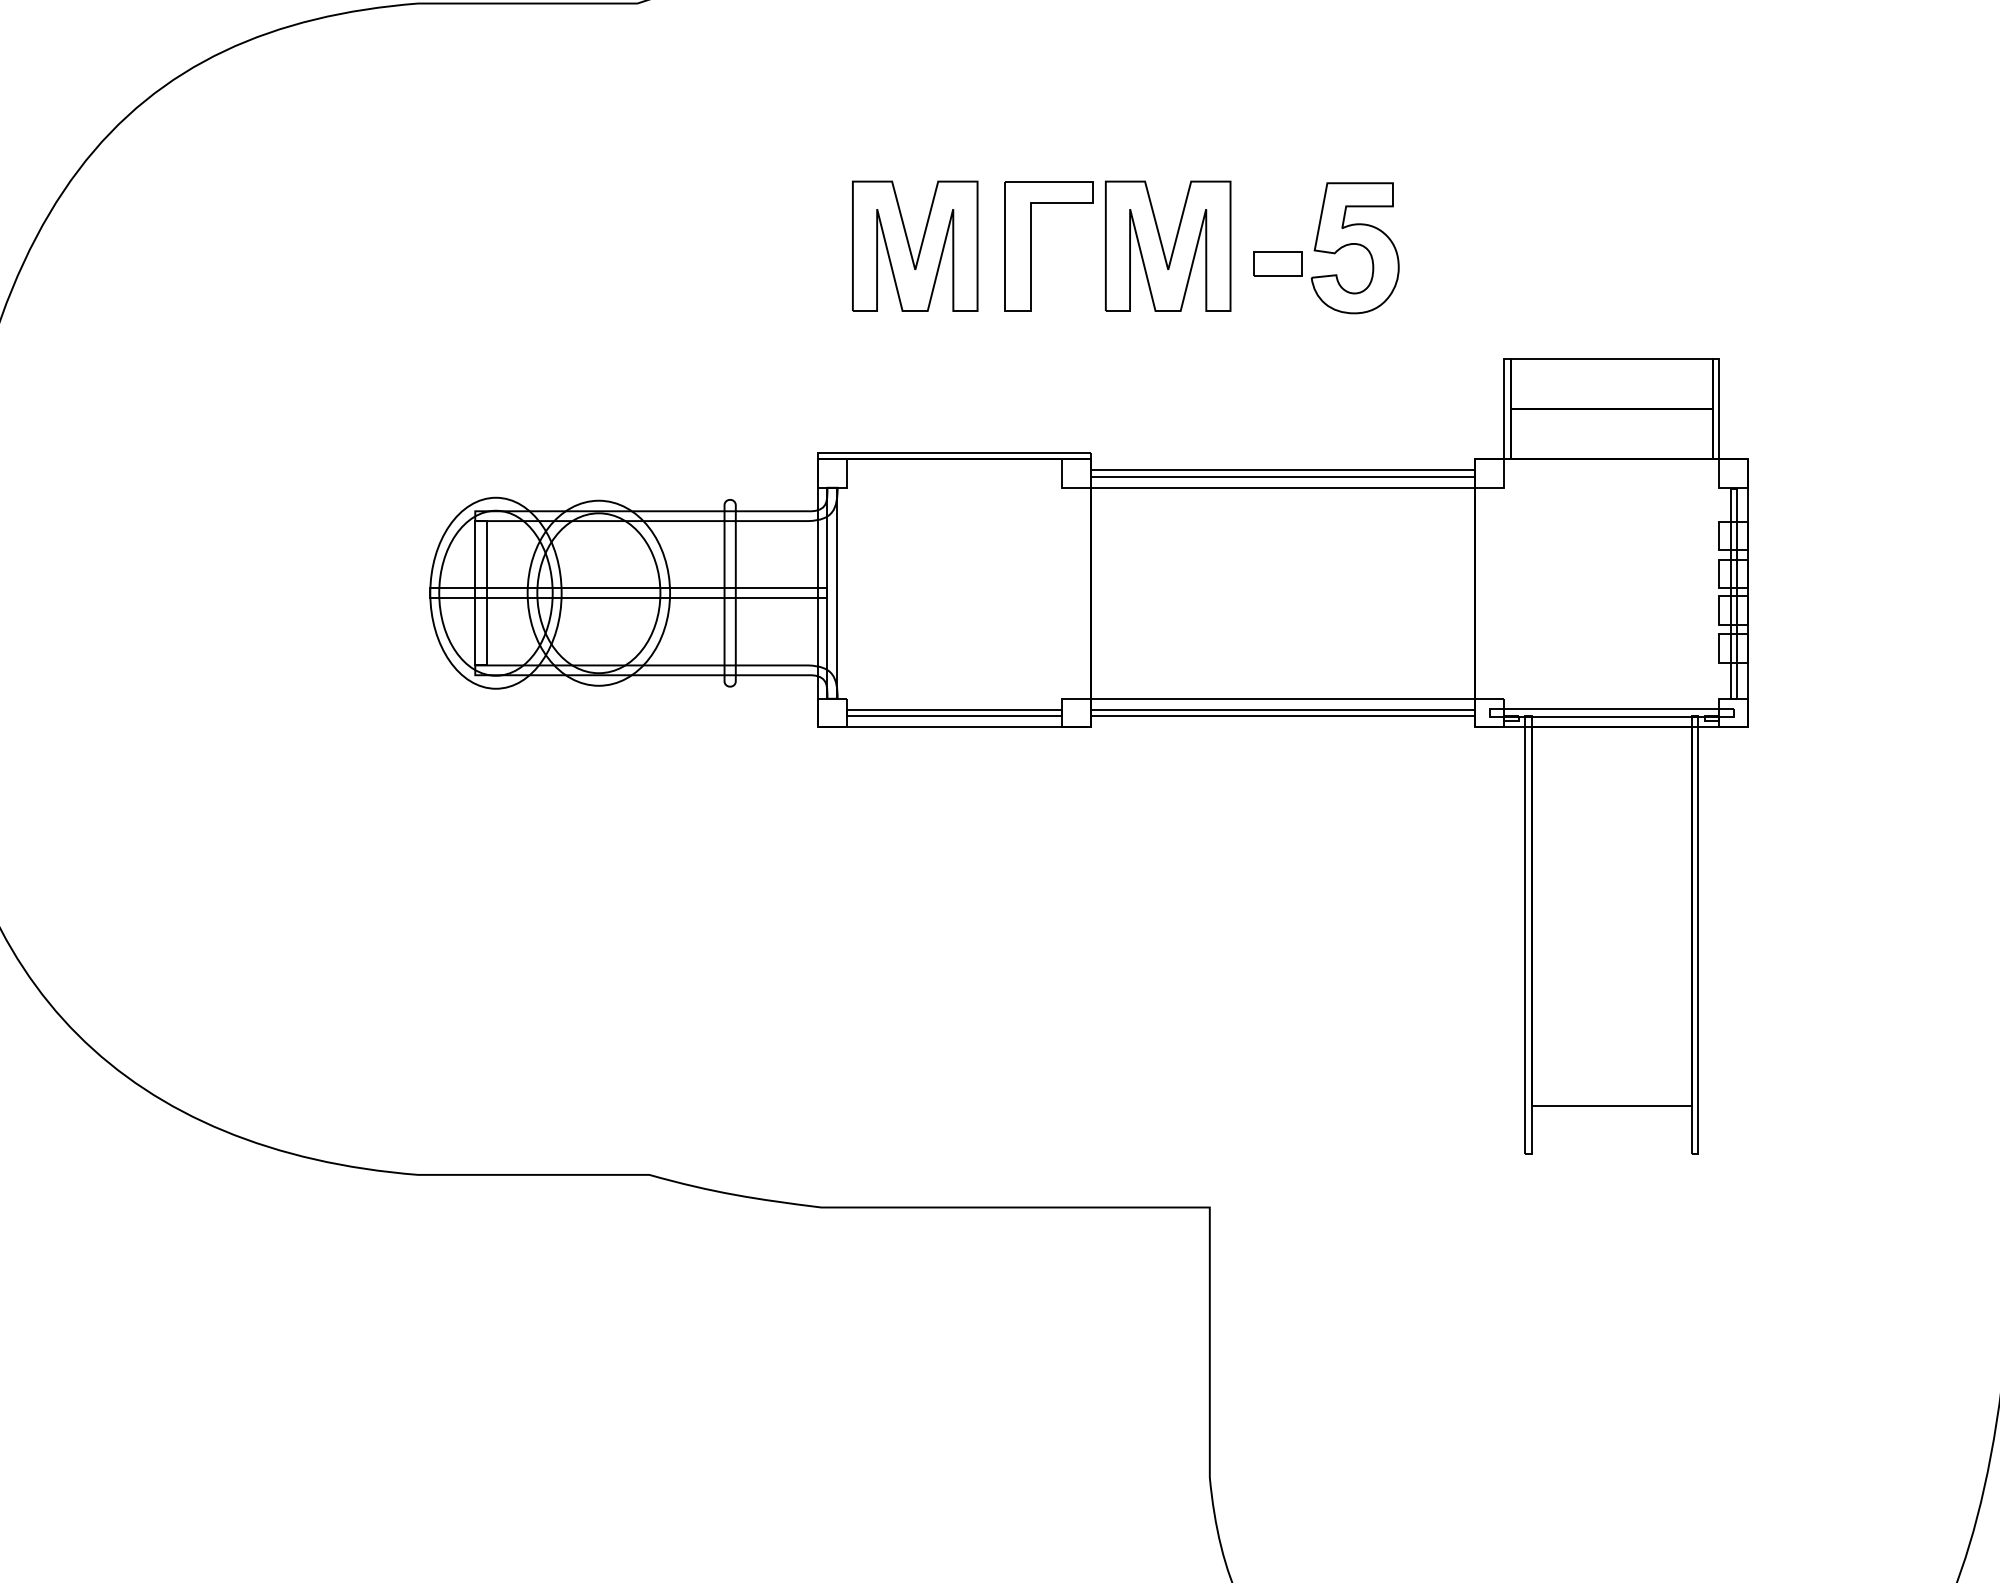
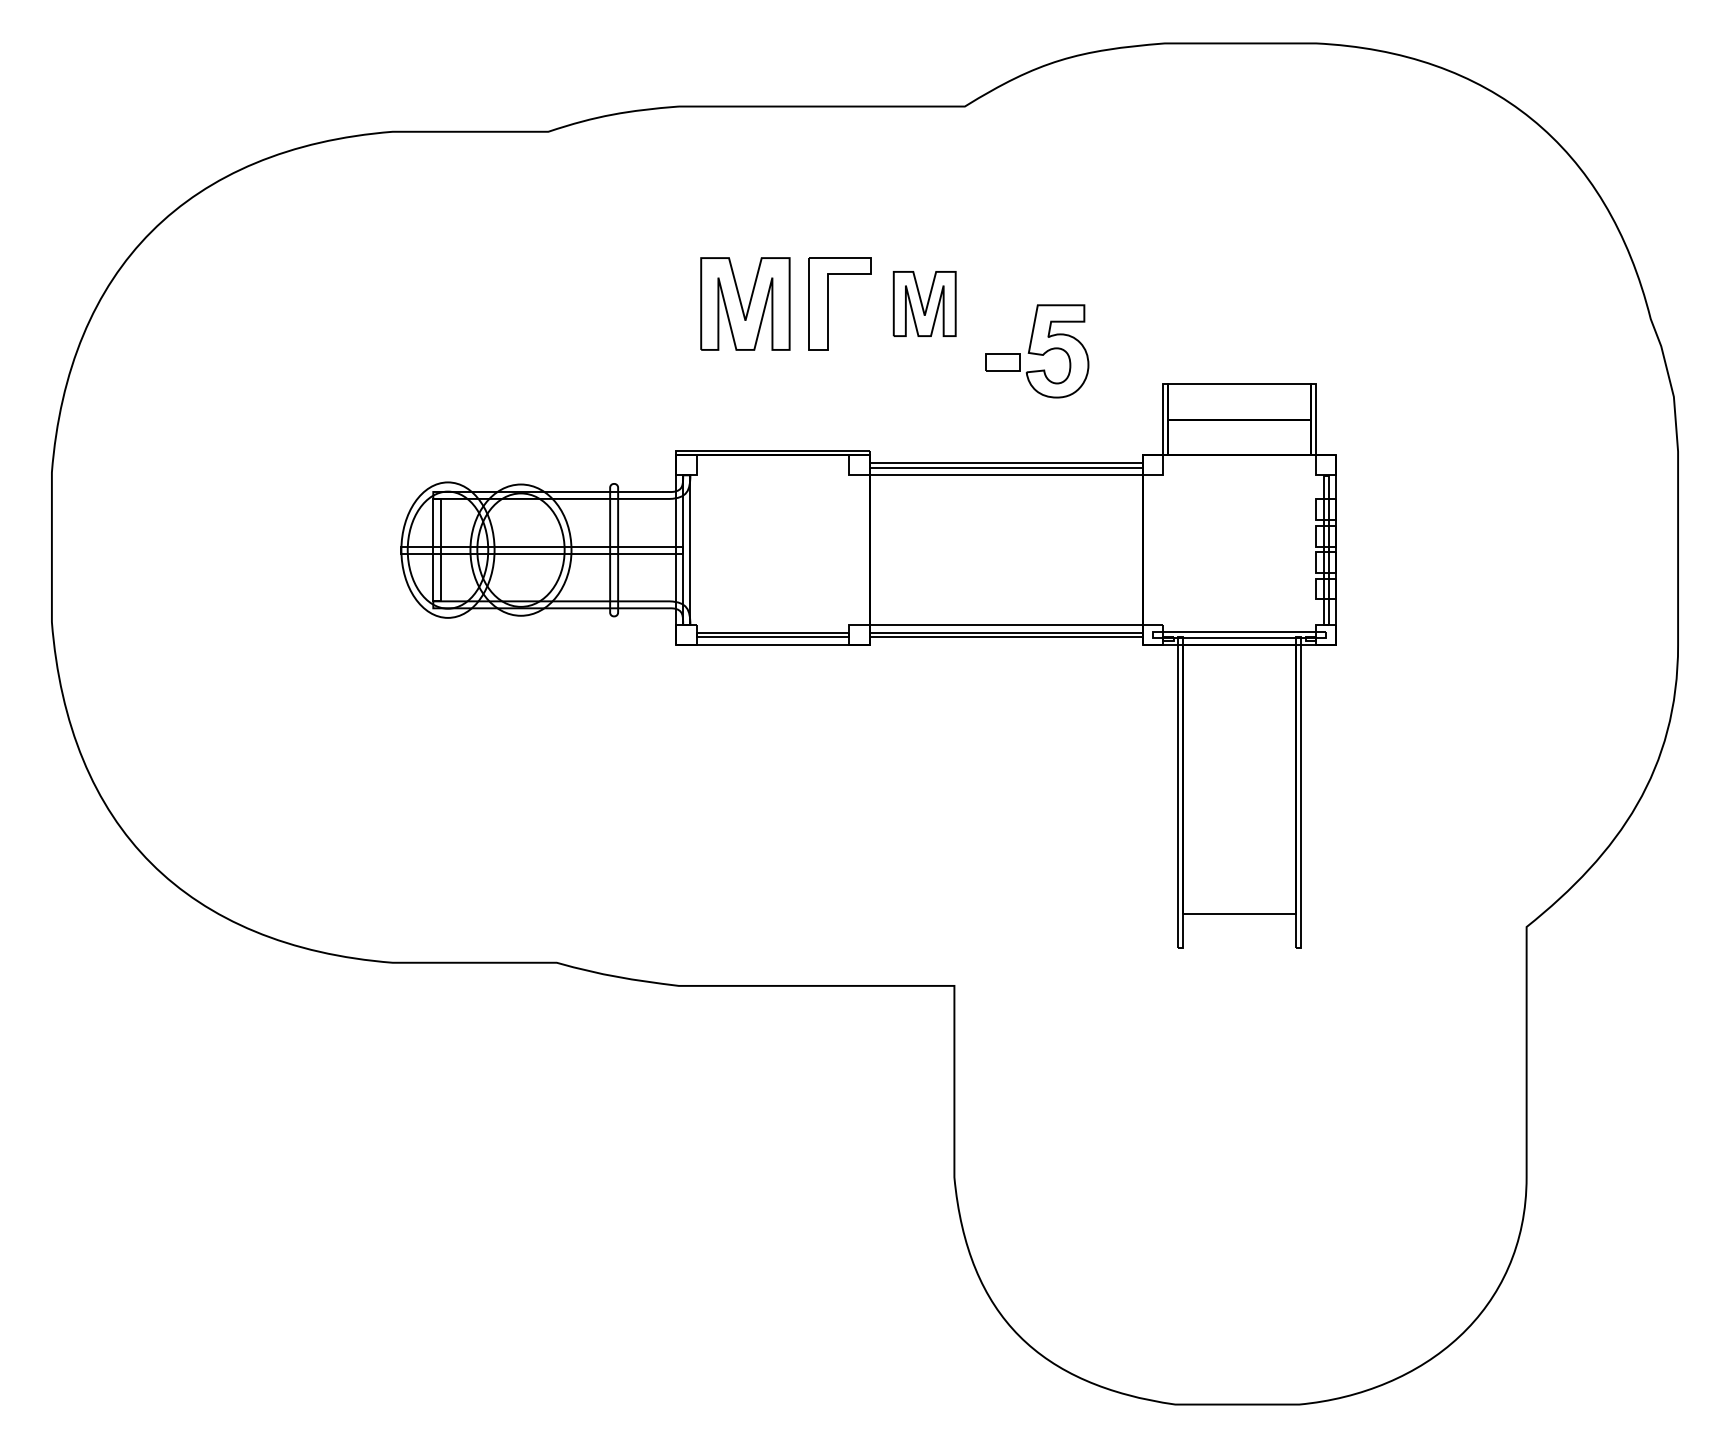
part: (1167, 245) -> (924, 303), size x0.7
part: (1326, 248) -> (1037, 351), moved

